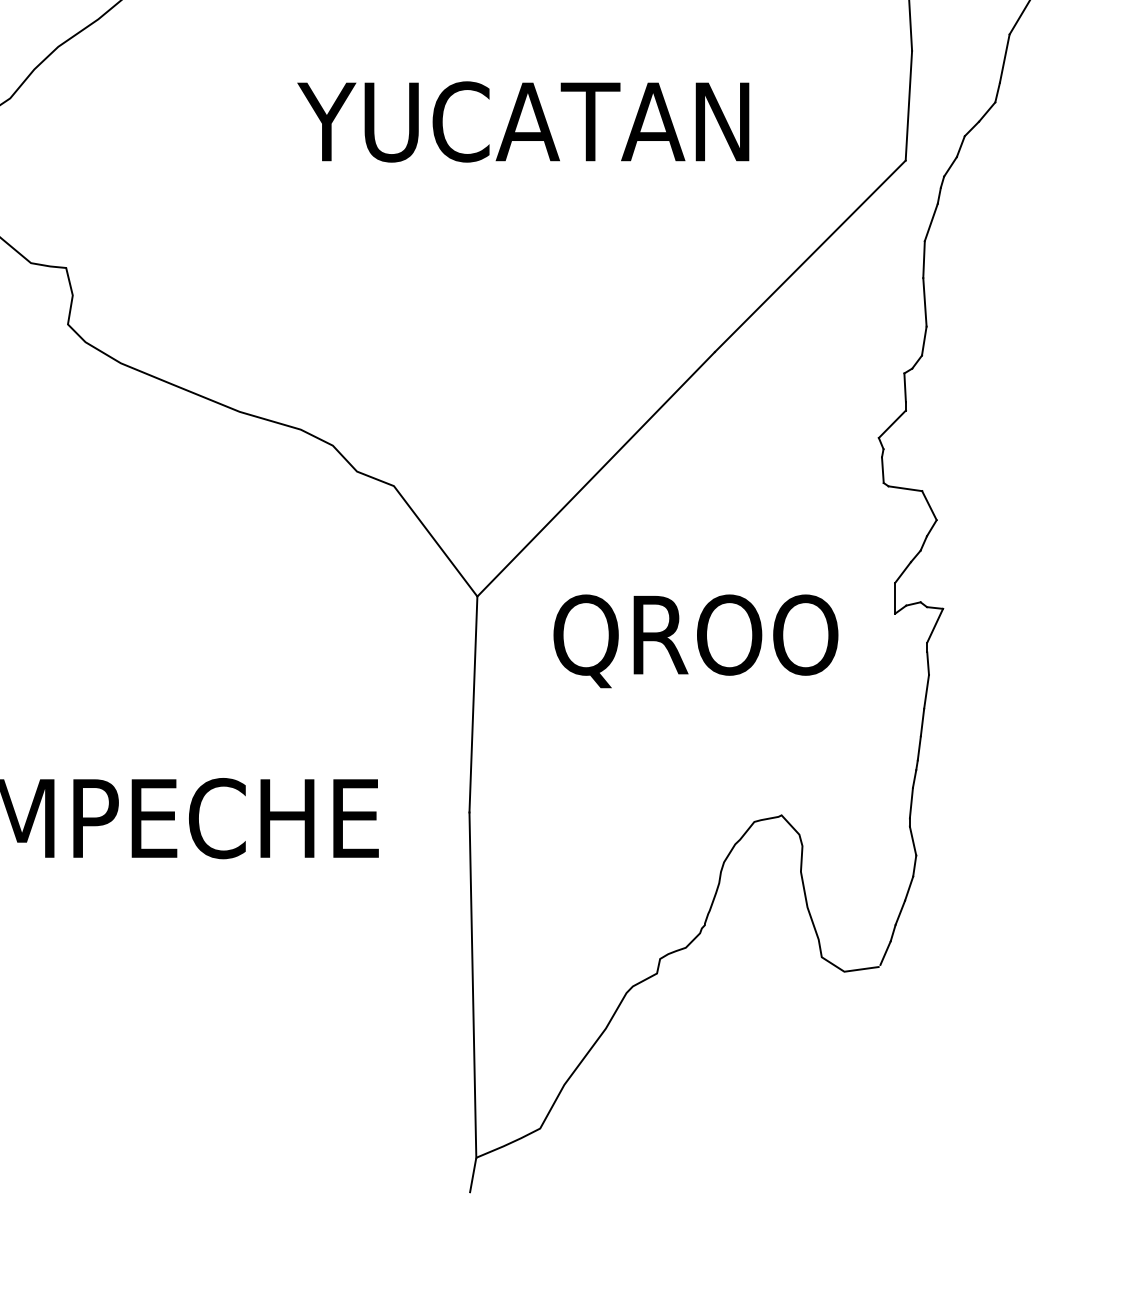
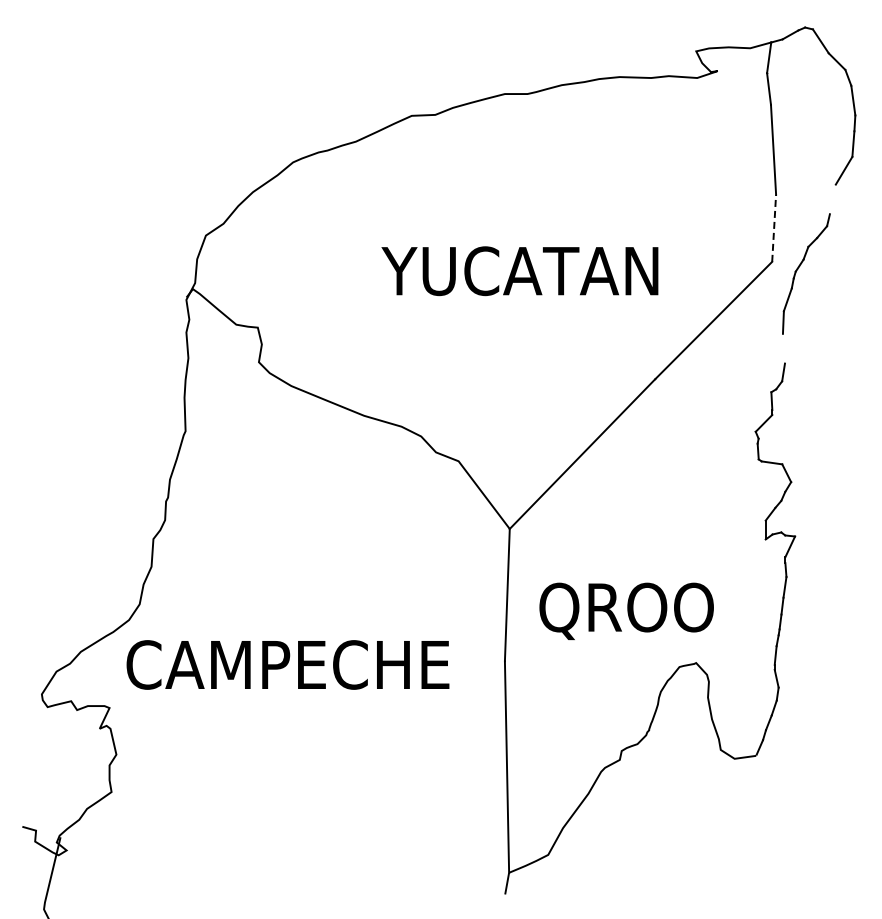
line: (1004, 58) -> (832, 199), removed
line: (909, 106) -> (774, 228), solid -> dashed
text: (522, 122) -> (519, 271), moved
line: (924, 302) -> (783, 348), removed
text: (695, 639) -> (626, 610), moved

